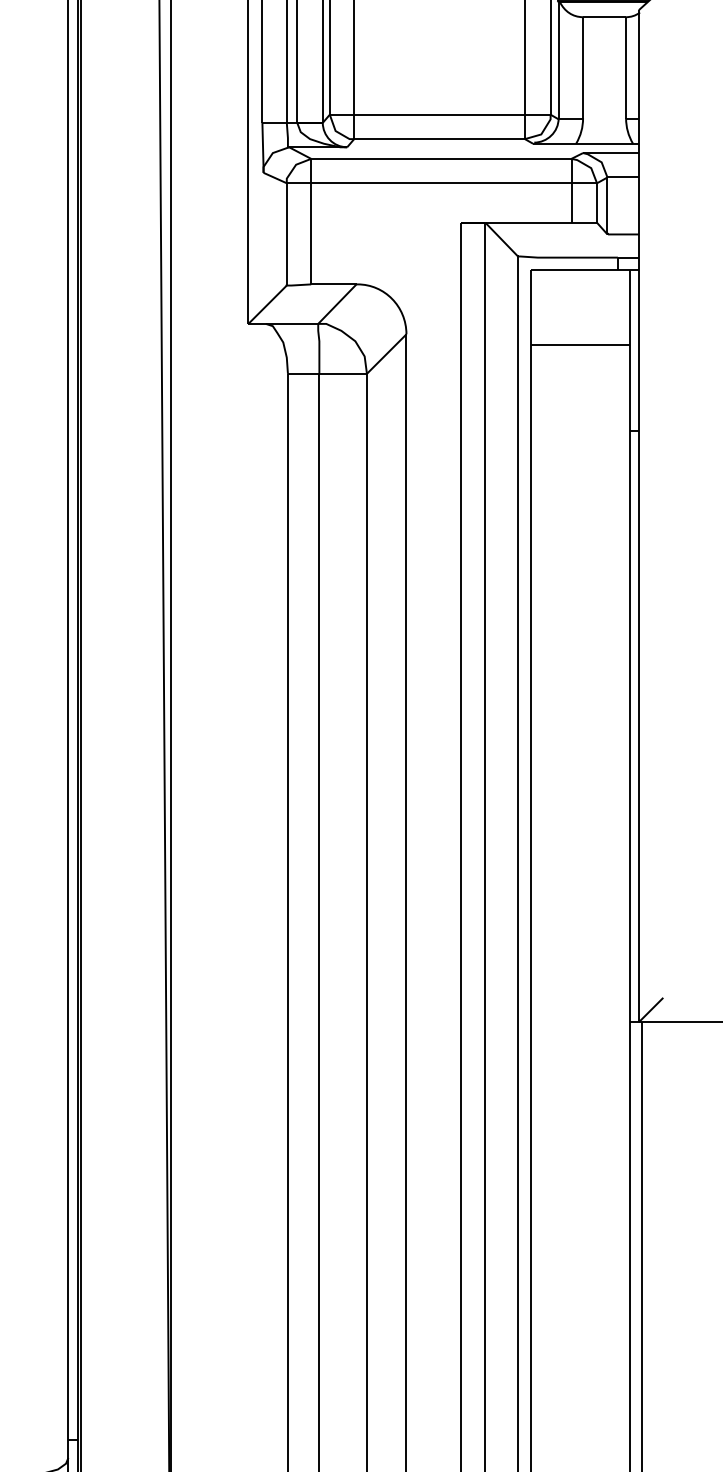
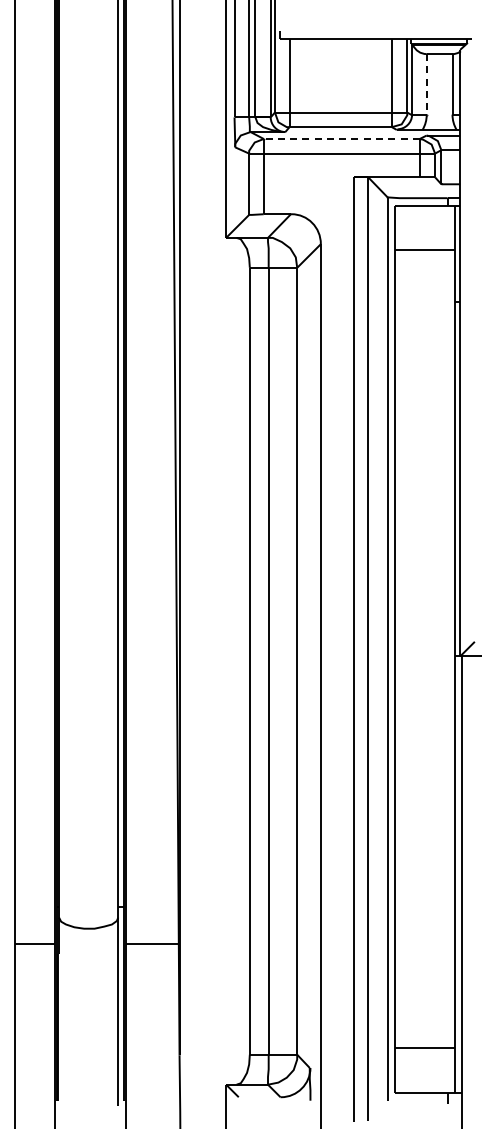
line: (582, 69) -> (426, 85), solid -> dashed
line: (439, 158) -> (340, 138), solid -> dashed

